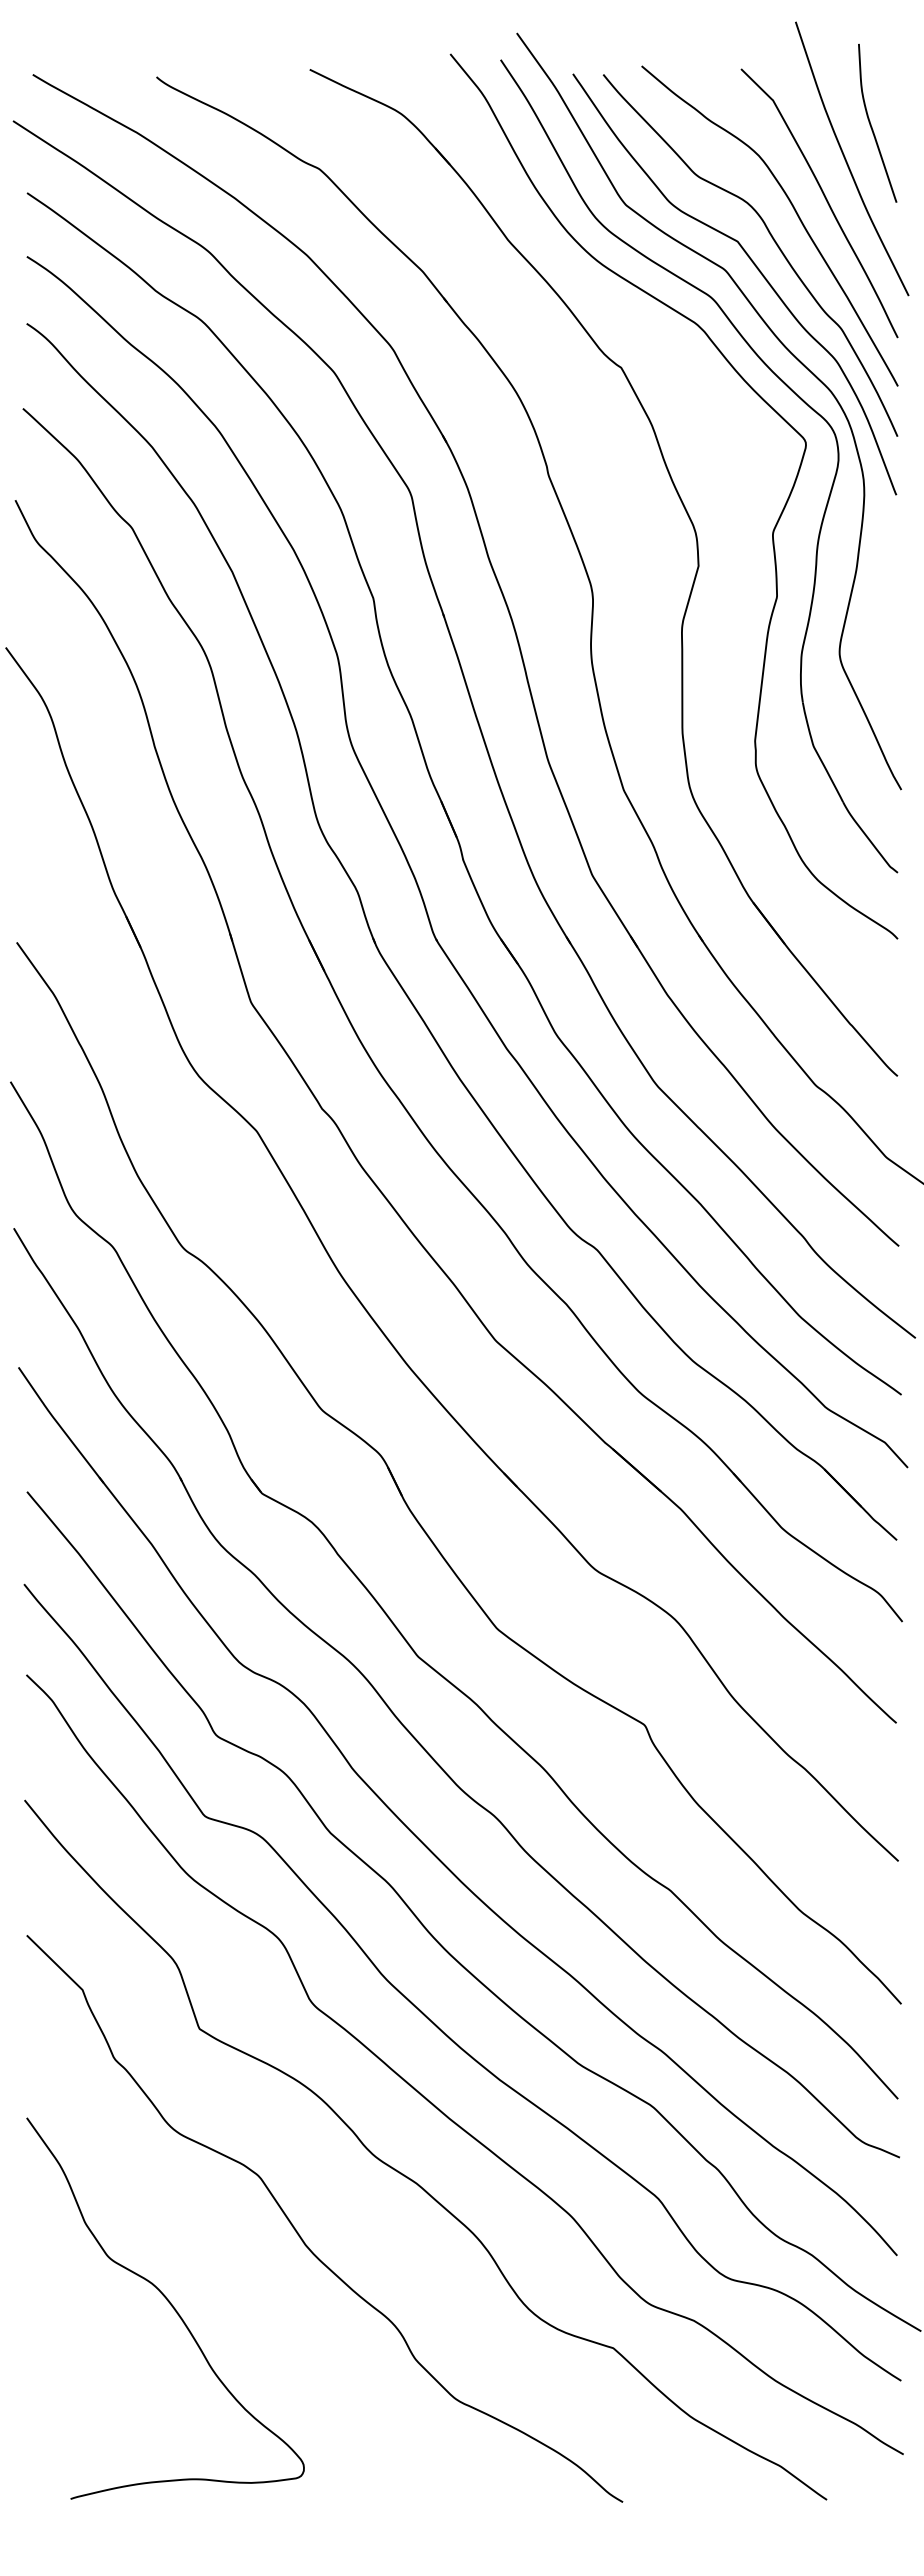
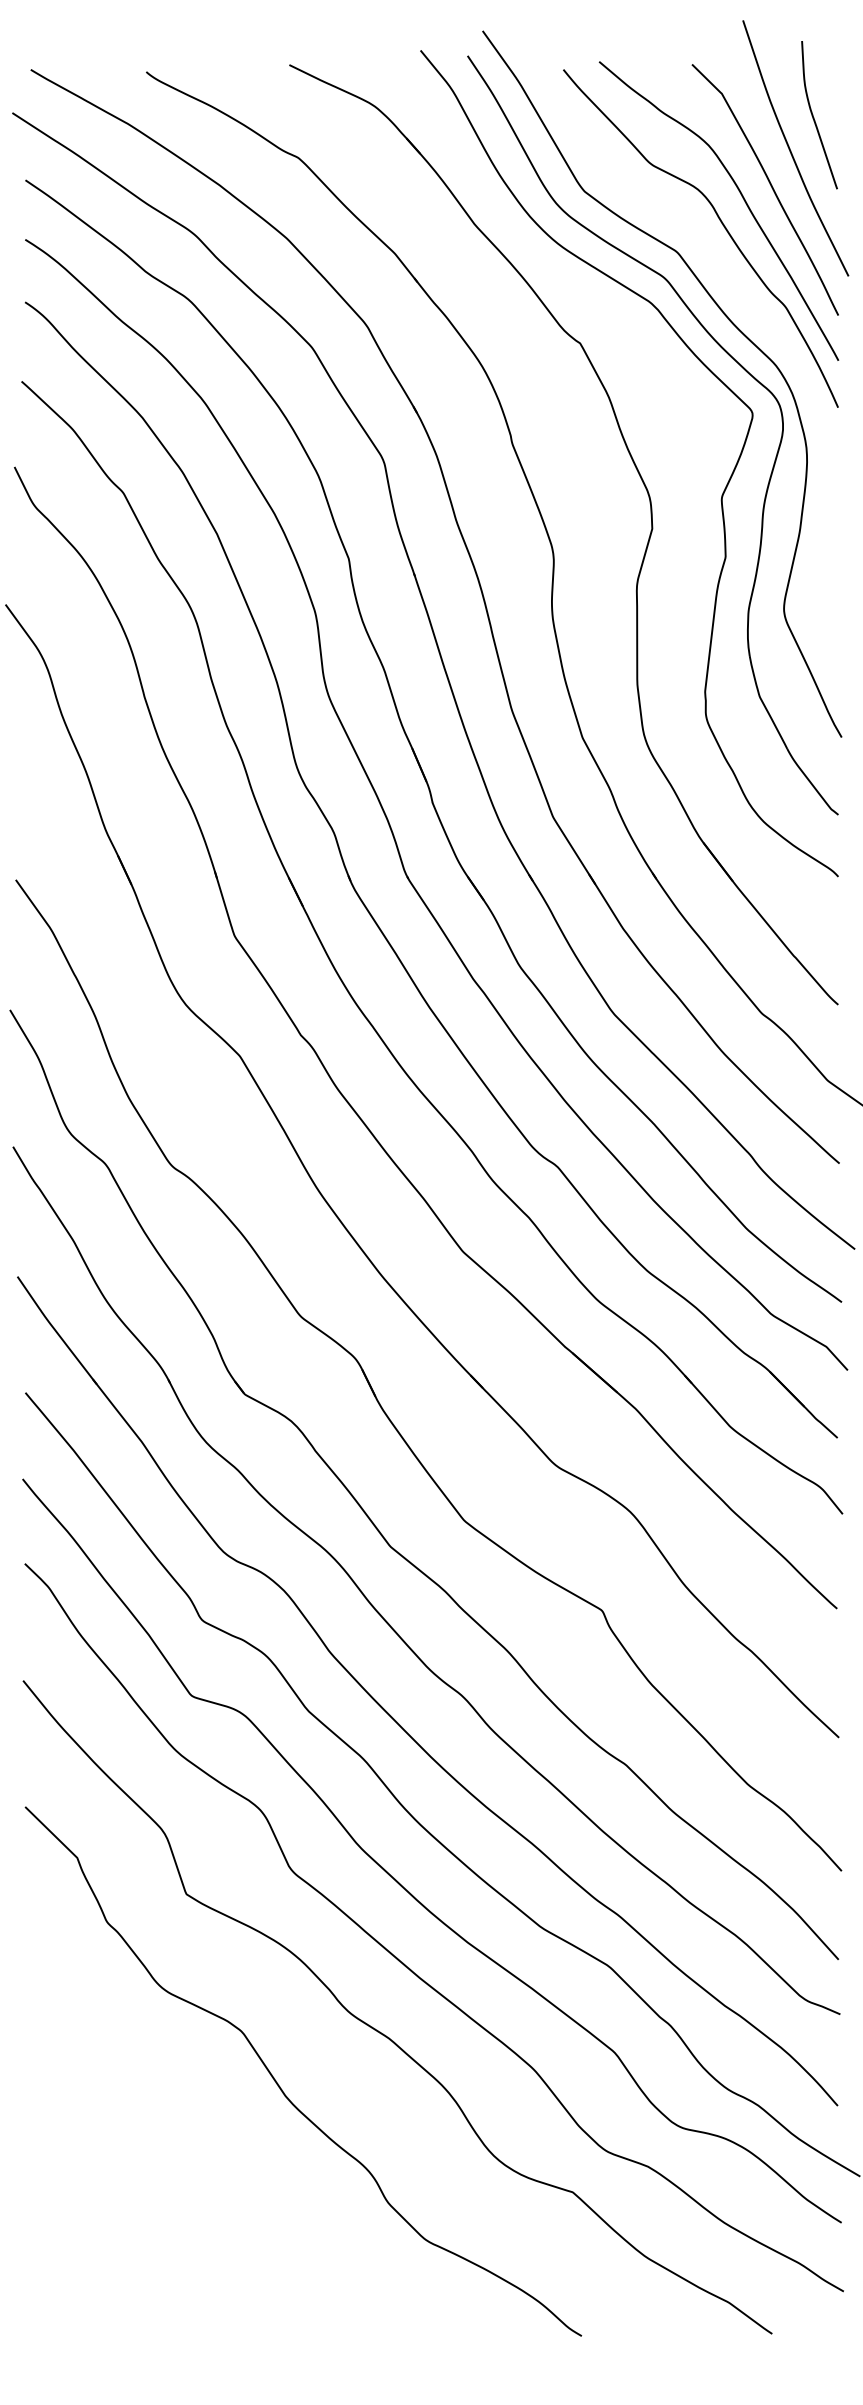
curve: (755, 267) -> (705, 249), removed
curve: (170, 2305) -> (159, 2152), removed

